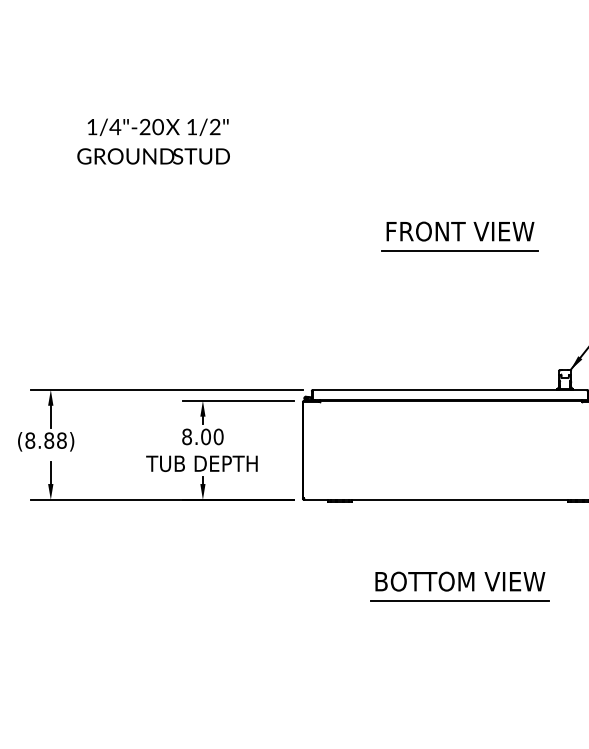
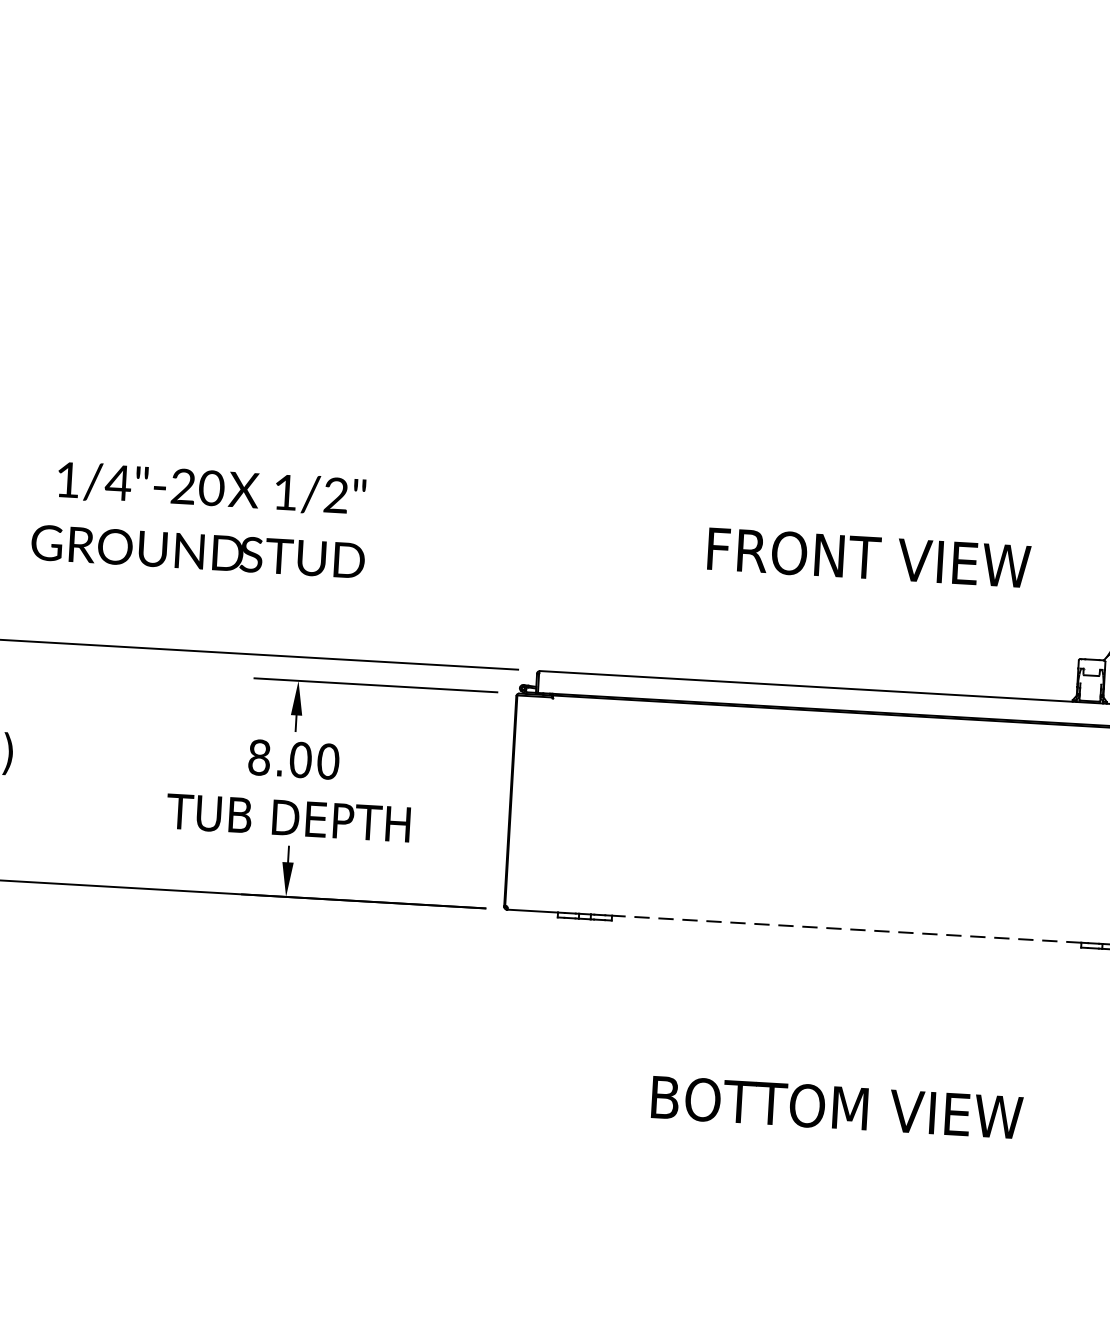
text: (153, 141) -> (199, 519), moved
text: (460, 231) -> (869, 557), moved
line: (459, 250) -> (876, 385), removed
line: (460, 499) -> (847, 928), solid -> dashed
line: (459, 600) -> (832, 1148), removed

